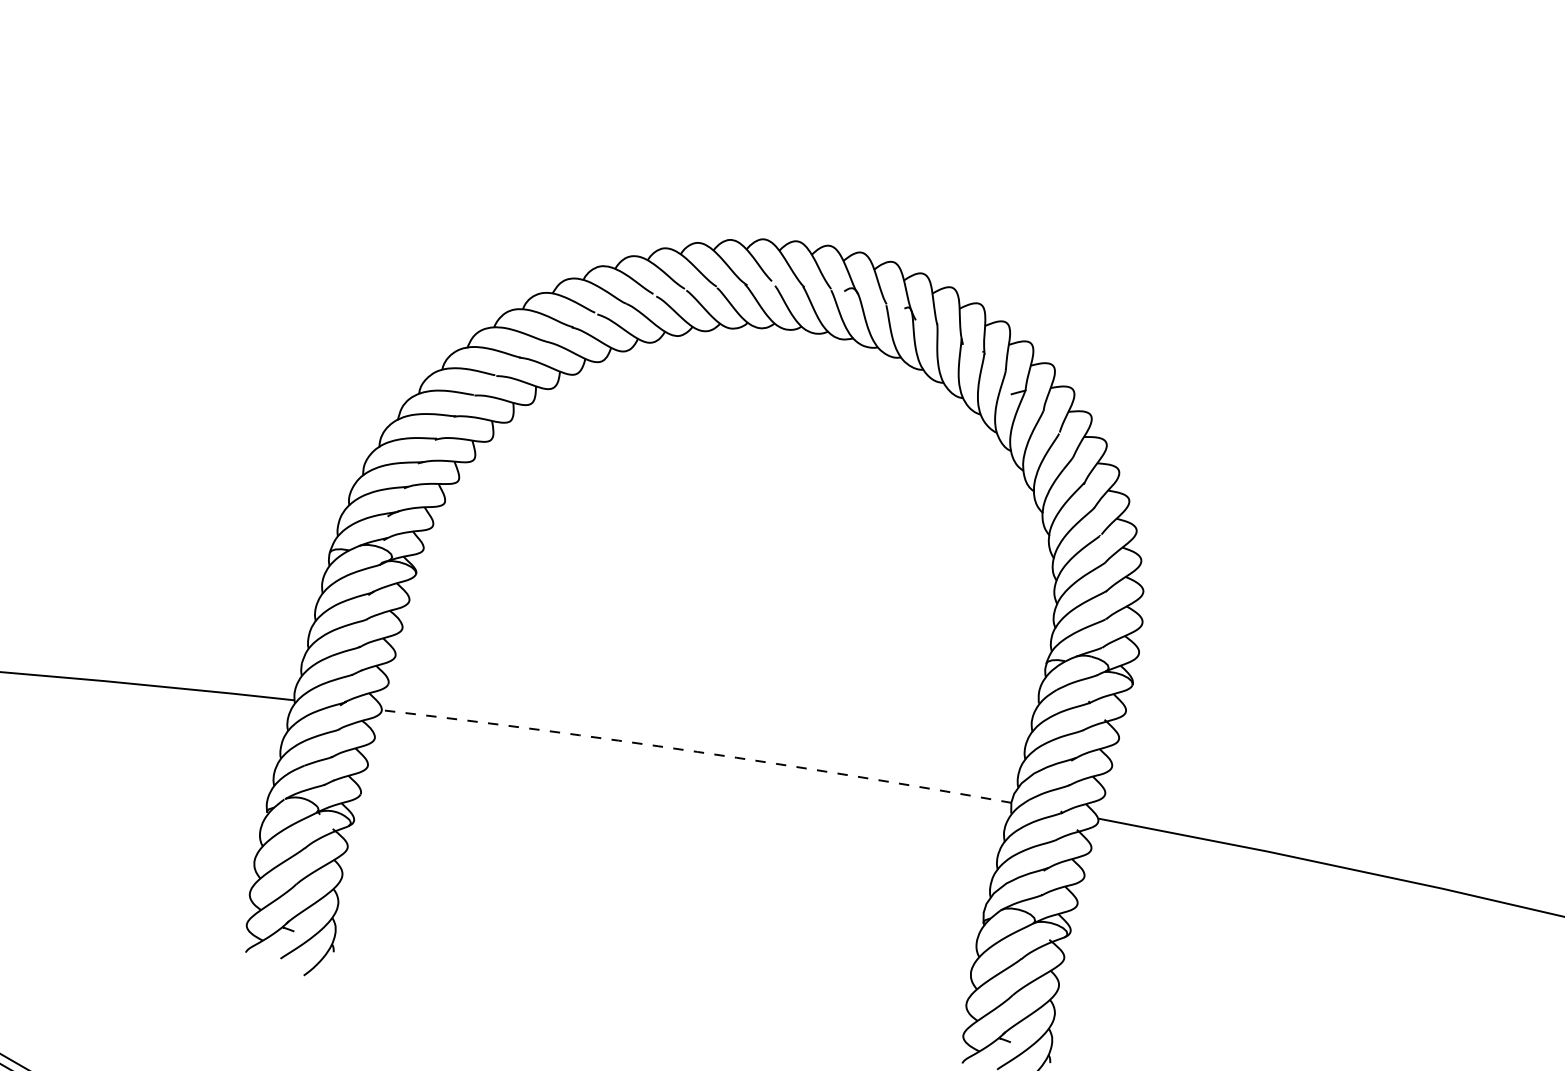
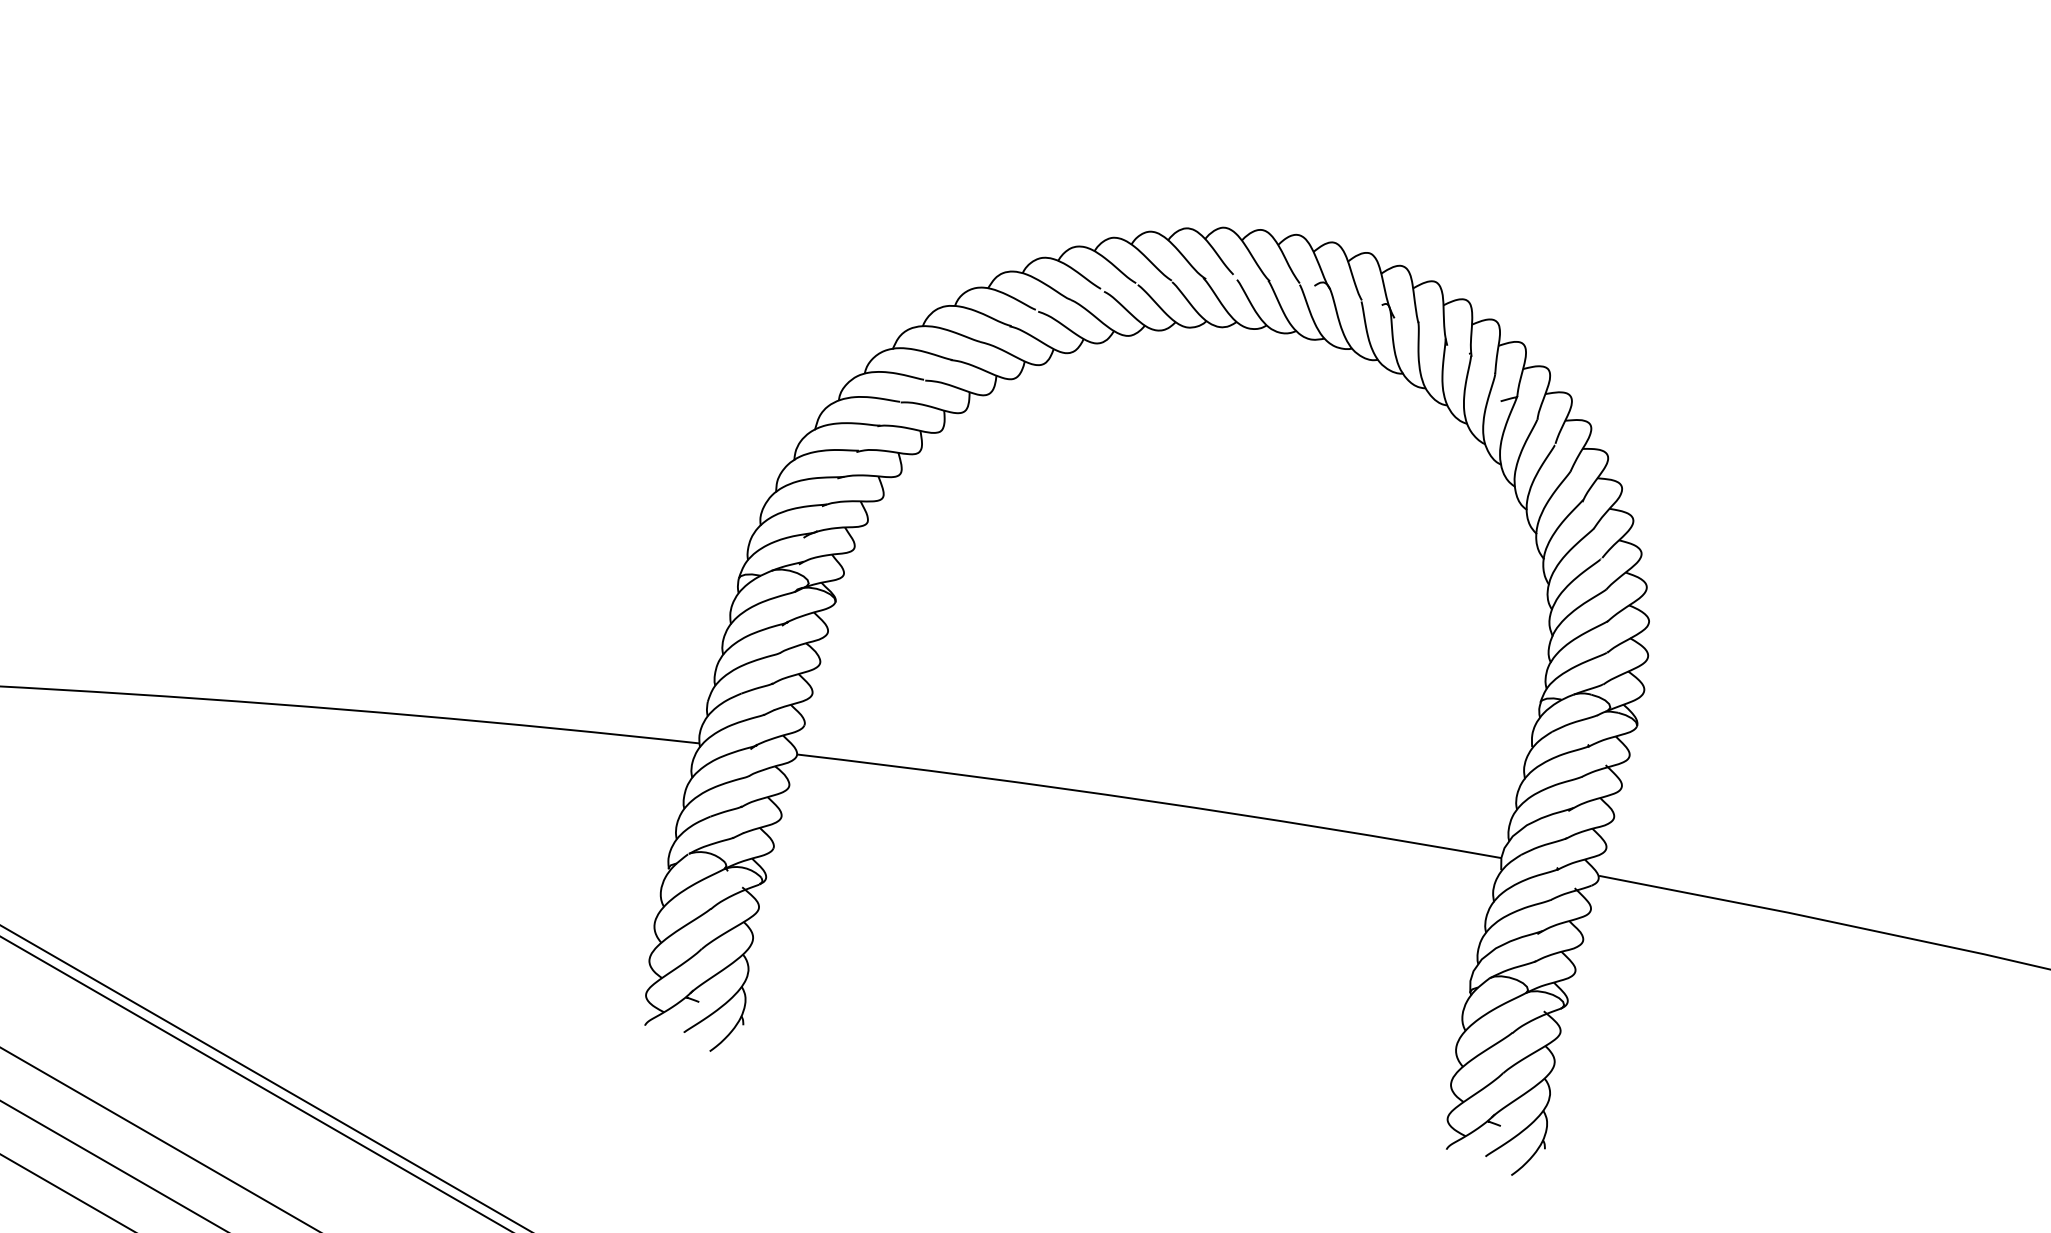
arc: (697, 752) -> (1150, 801), dashed -> solid

